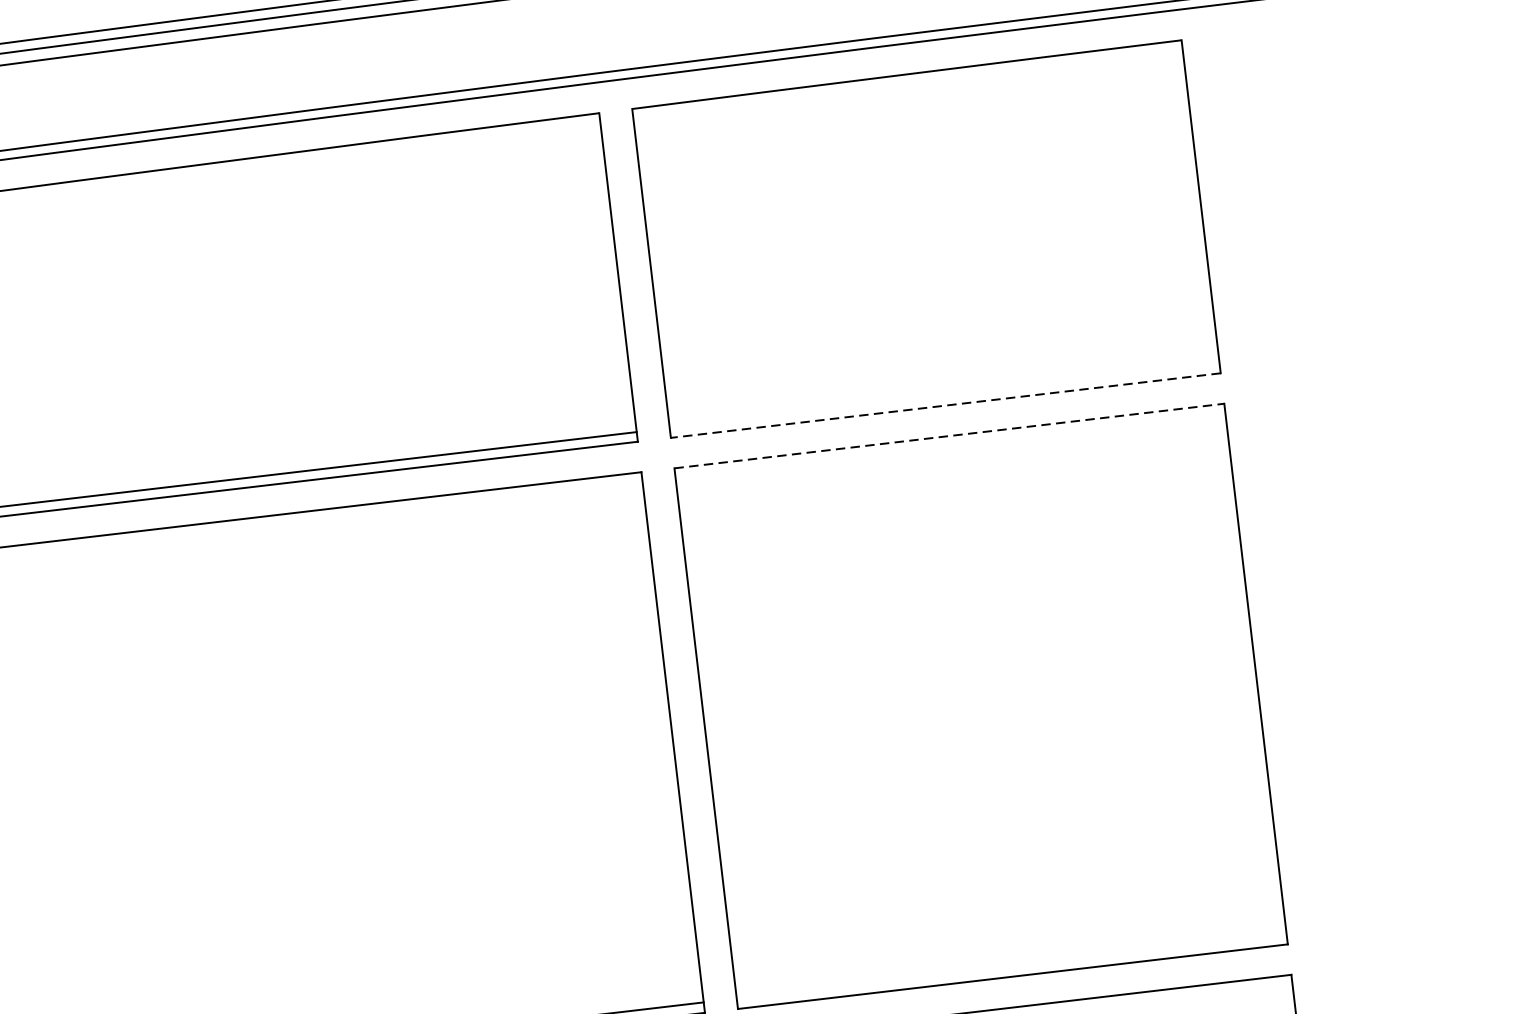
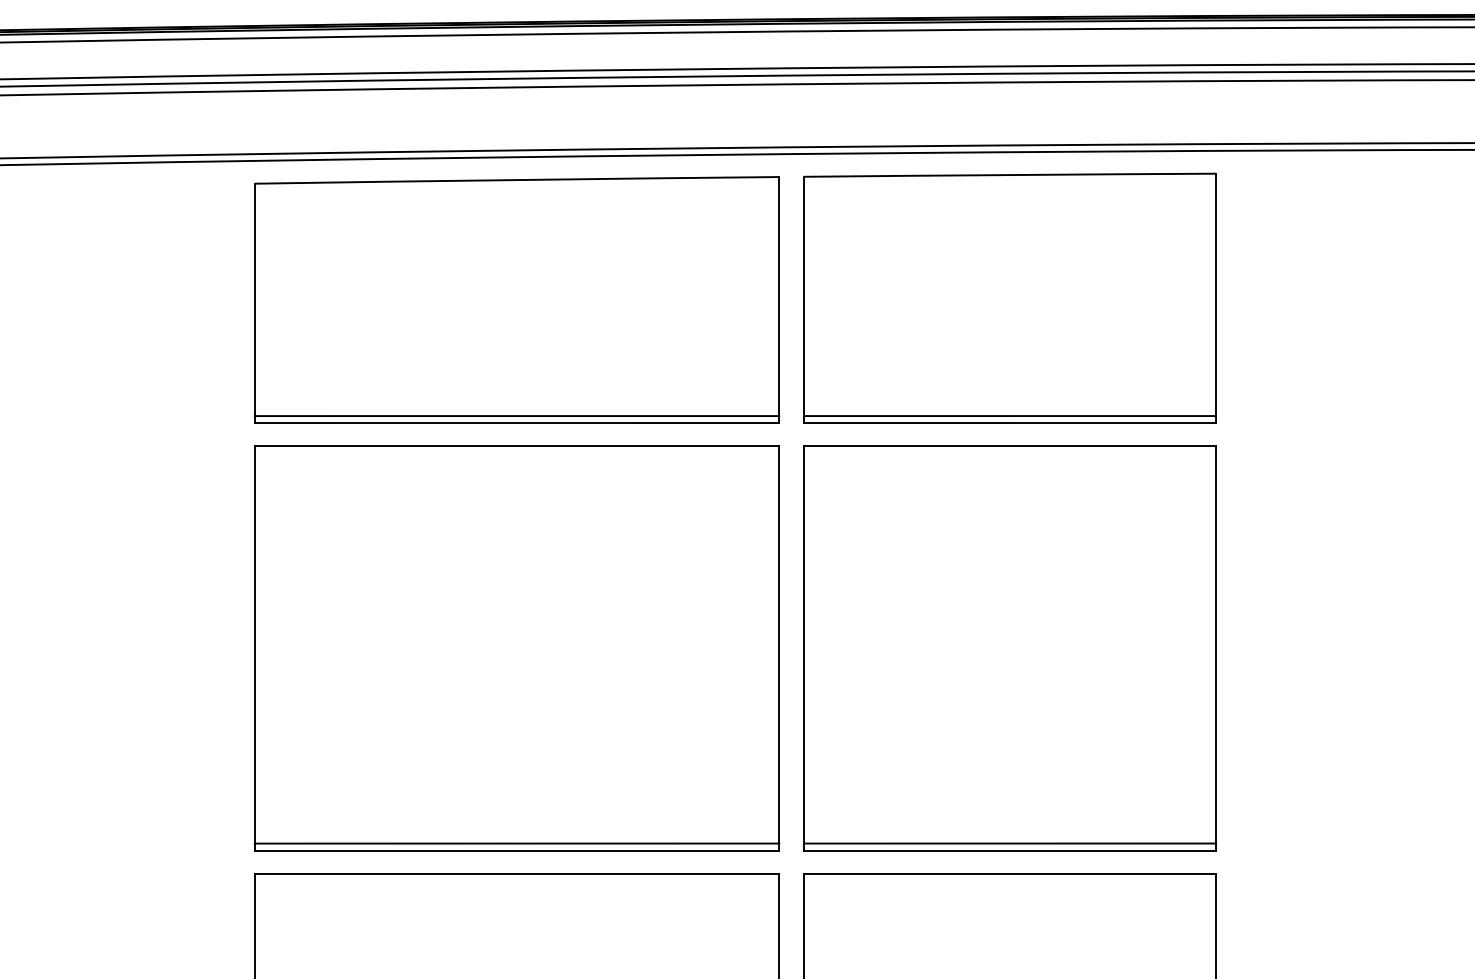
line: (944, 396) -> (1009, 416), added
line: (945, 405) -> (1009, 423), dashed -> solid
line: (950, 436) -> (1010, 446), dashed -> solid
line: (1010, 966) -> (1009, 843), added

